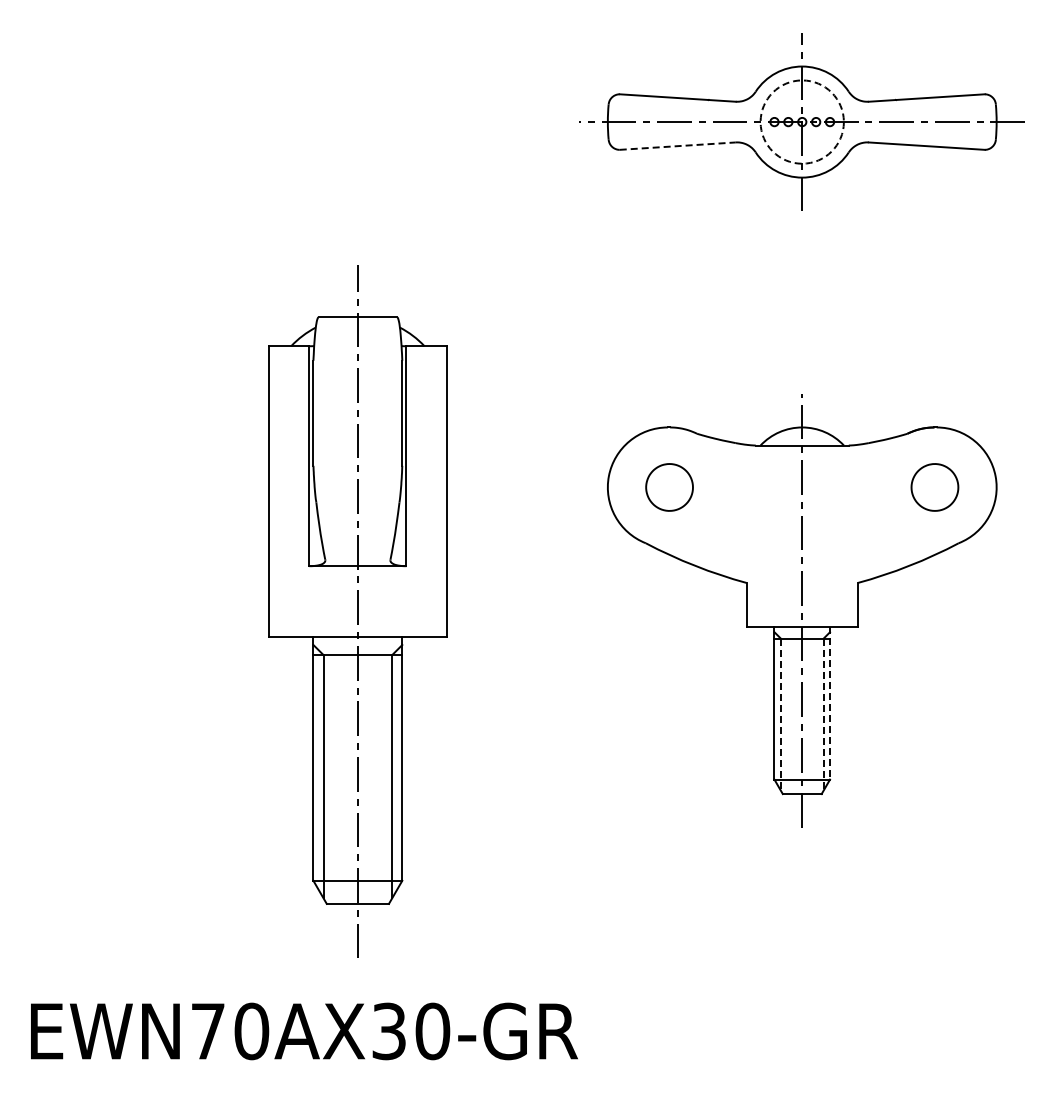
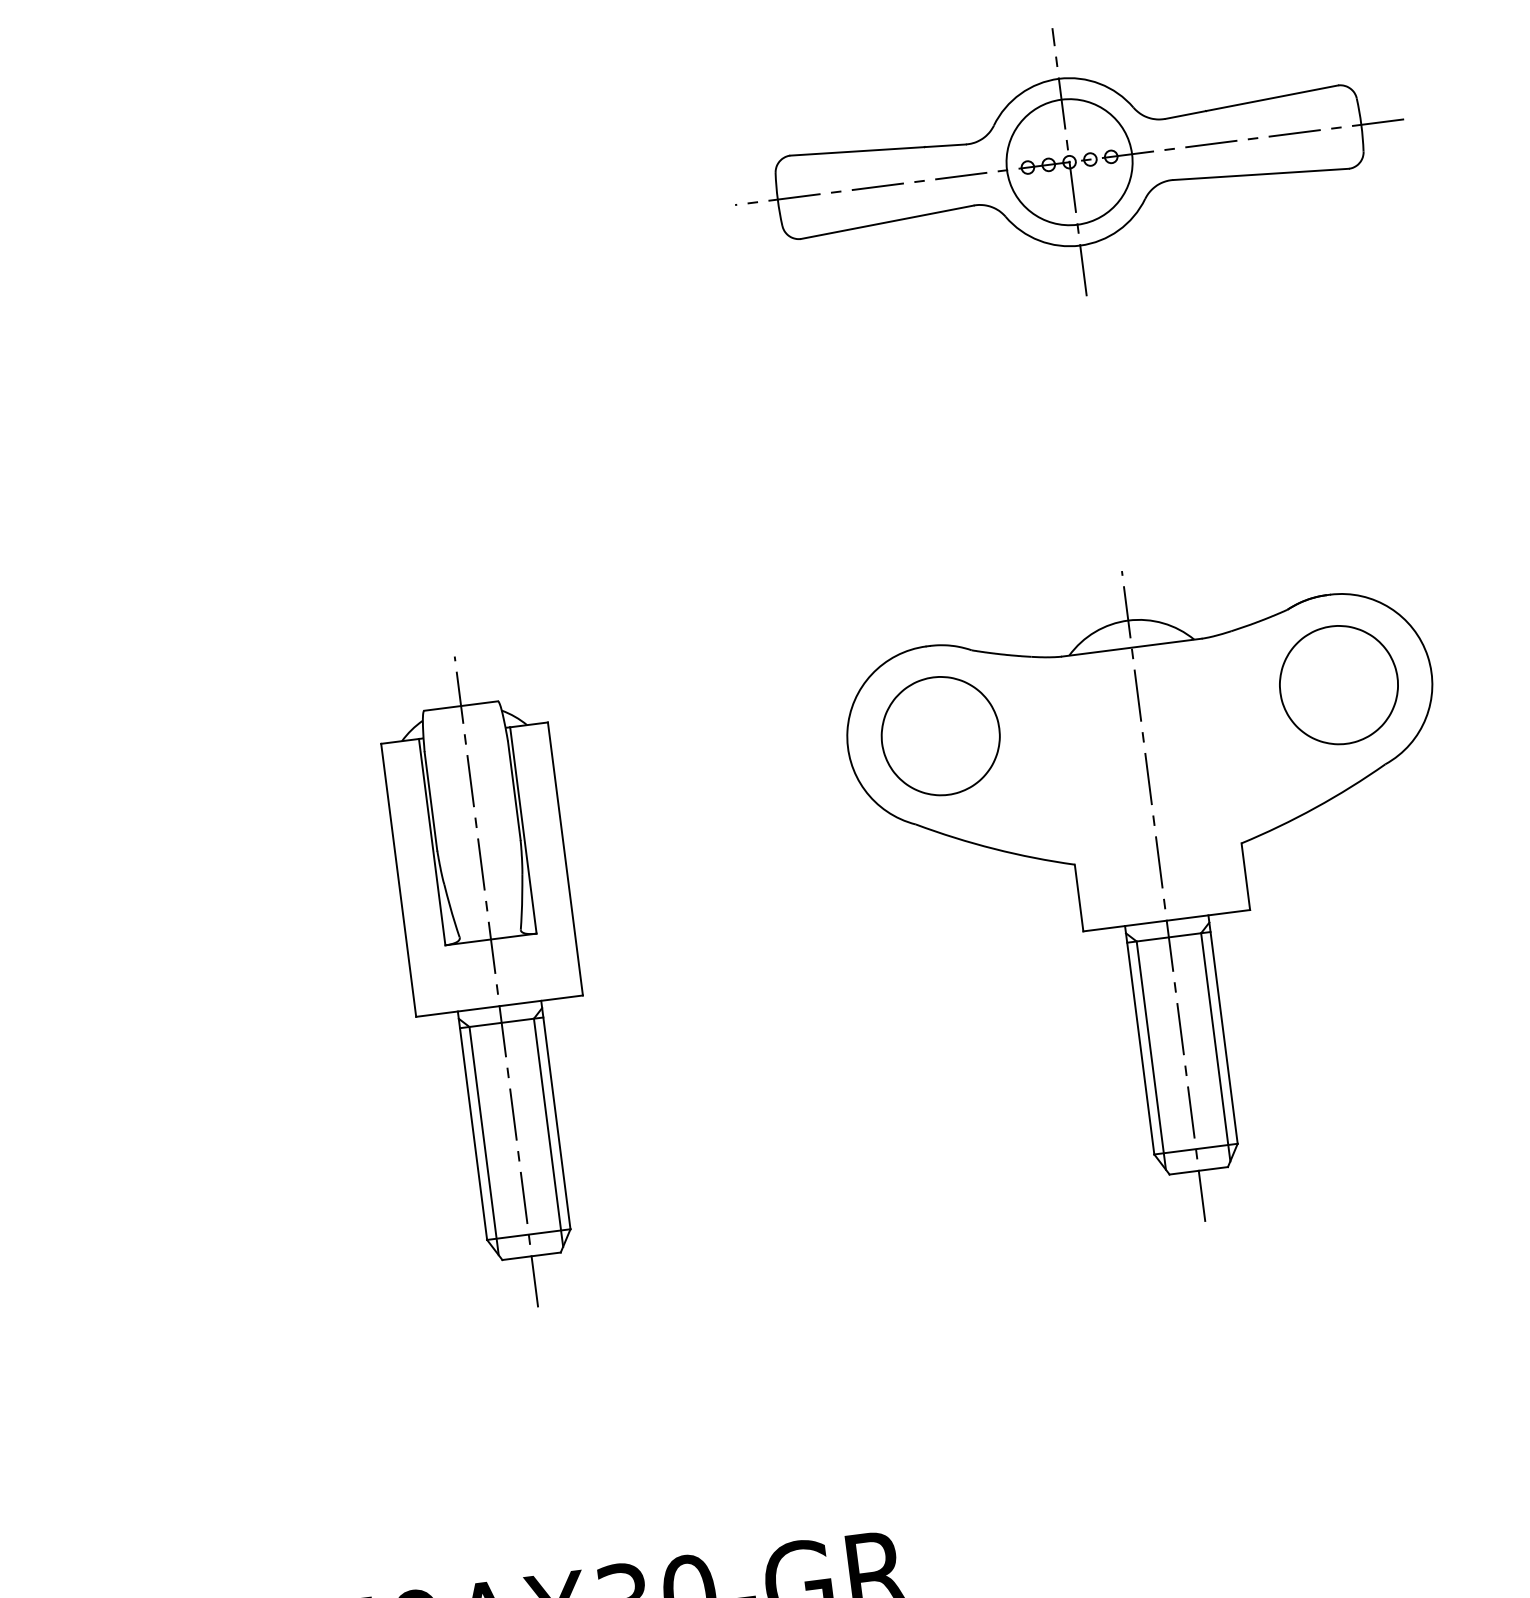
circle: (801, 121) -> (1068, 161), dashed -> solid
line: (678, 146) -> (888, 222), dashed -> solid
part: (669, 487) -> (940, 736), size x1.67
part: (934, 487) -> (1338, 685), size x1.67
part: (357, 610) -> (495, 980), size x0.62
line: (830, 704) -> (1223, 1030), dashed -> solid
line: (780, 715) -> (1151, 1057), dashed -> solid
line: (823, 715) -> (1215, 1048), dashed -> solid

